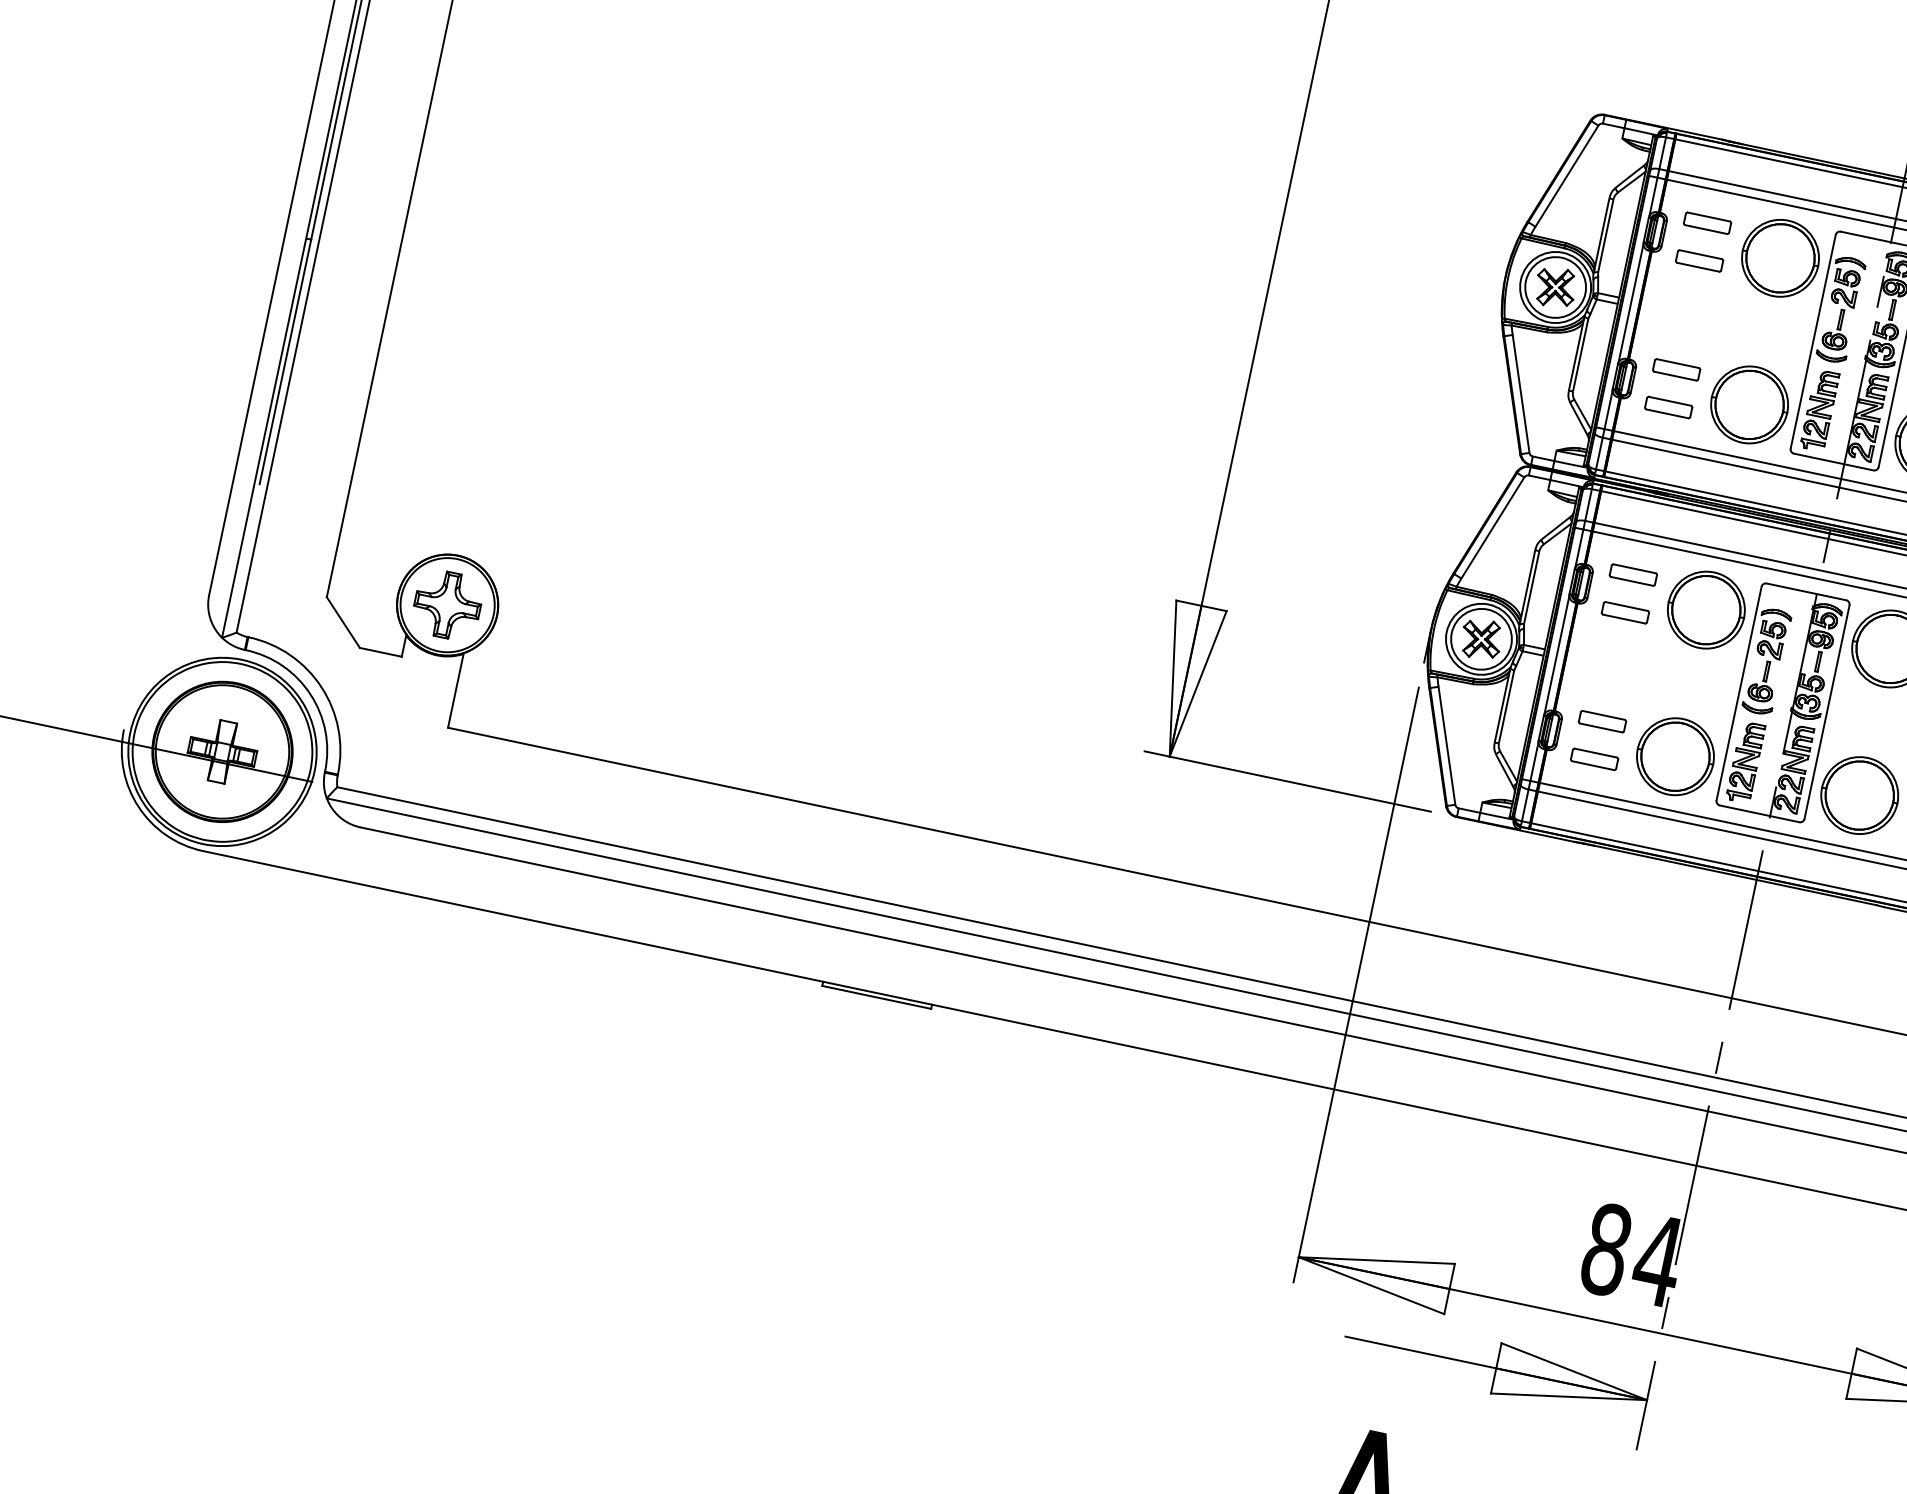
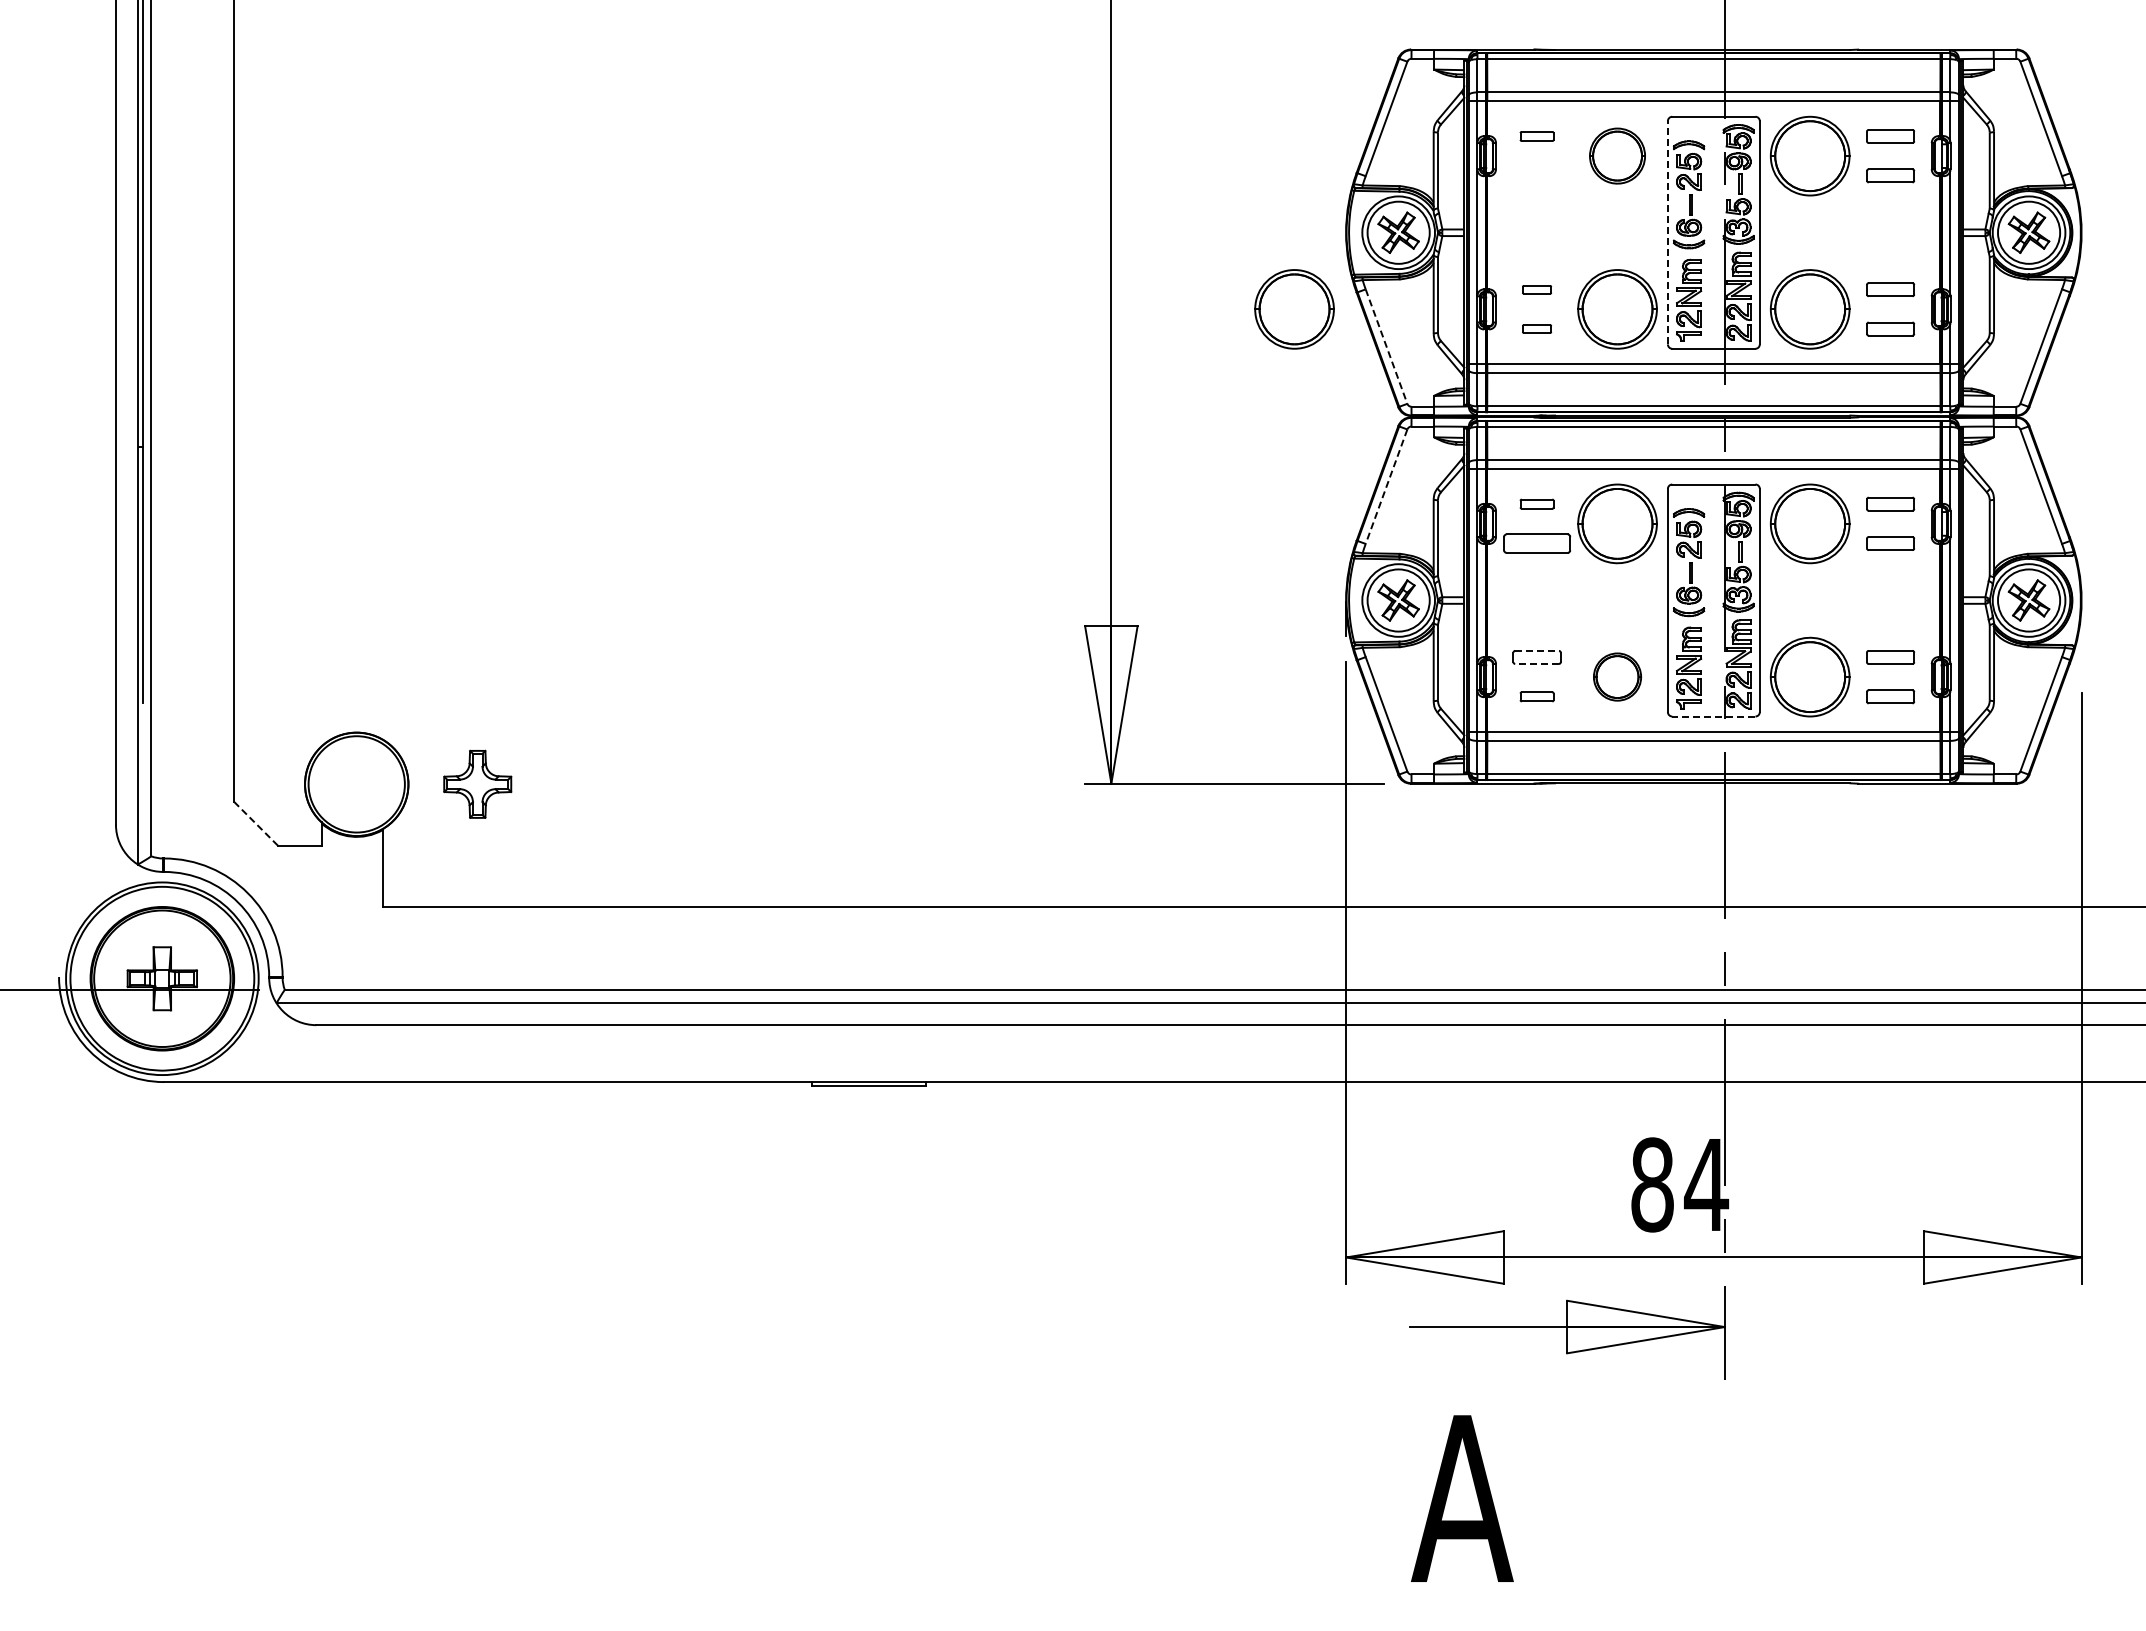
part: (1706, 223) -> (1536, 136), size x0.7
part: (1780, 257) -> (1617, 155), size x0.7
part: (1699, 260) -> (1536, 175), removed
part: (1440, 339) -> (1294, 309), added
line: (1812, 341) -> (1667, 232), solid -> dashed
part: (1676, 369) -> (1536, 289), size x0.6
line: (1521, 393) -> (1386, 346), solid -> dashed
part: (1668, 406) -> (1536, 328), size x0.6
line: (1492, 527) -> (1386, 486), solid -> dashed
part: (1632, 574) -> (1536, 503), size x0.7
part: (447, 604) -> (477, 783), moved
part: (1624, 612) -> (1536, 543), size x1.4
line: (343, 622) -> (256, 823), solid -> dashed
line: (1604, 715) -> (1537, 650), solid -> dashed
line: (1601, 728) -> (1537, 664), solid -> dashed
part: (1675, 756) -> (1617, 676), size x0.6
part: (1594, 758) -> (1536, 696), size x0.7
line: (1759, 813) -> (1713, 716), solid -> dashed

